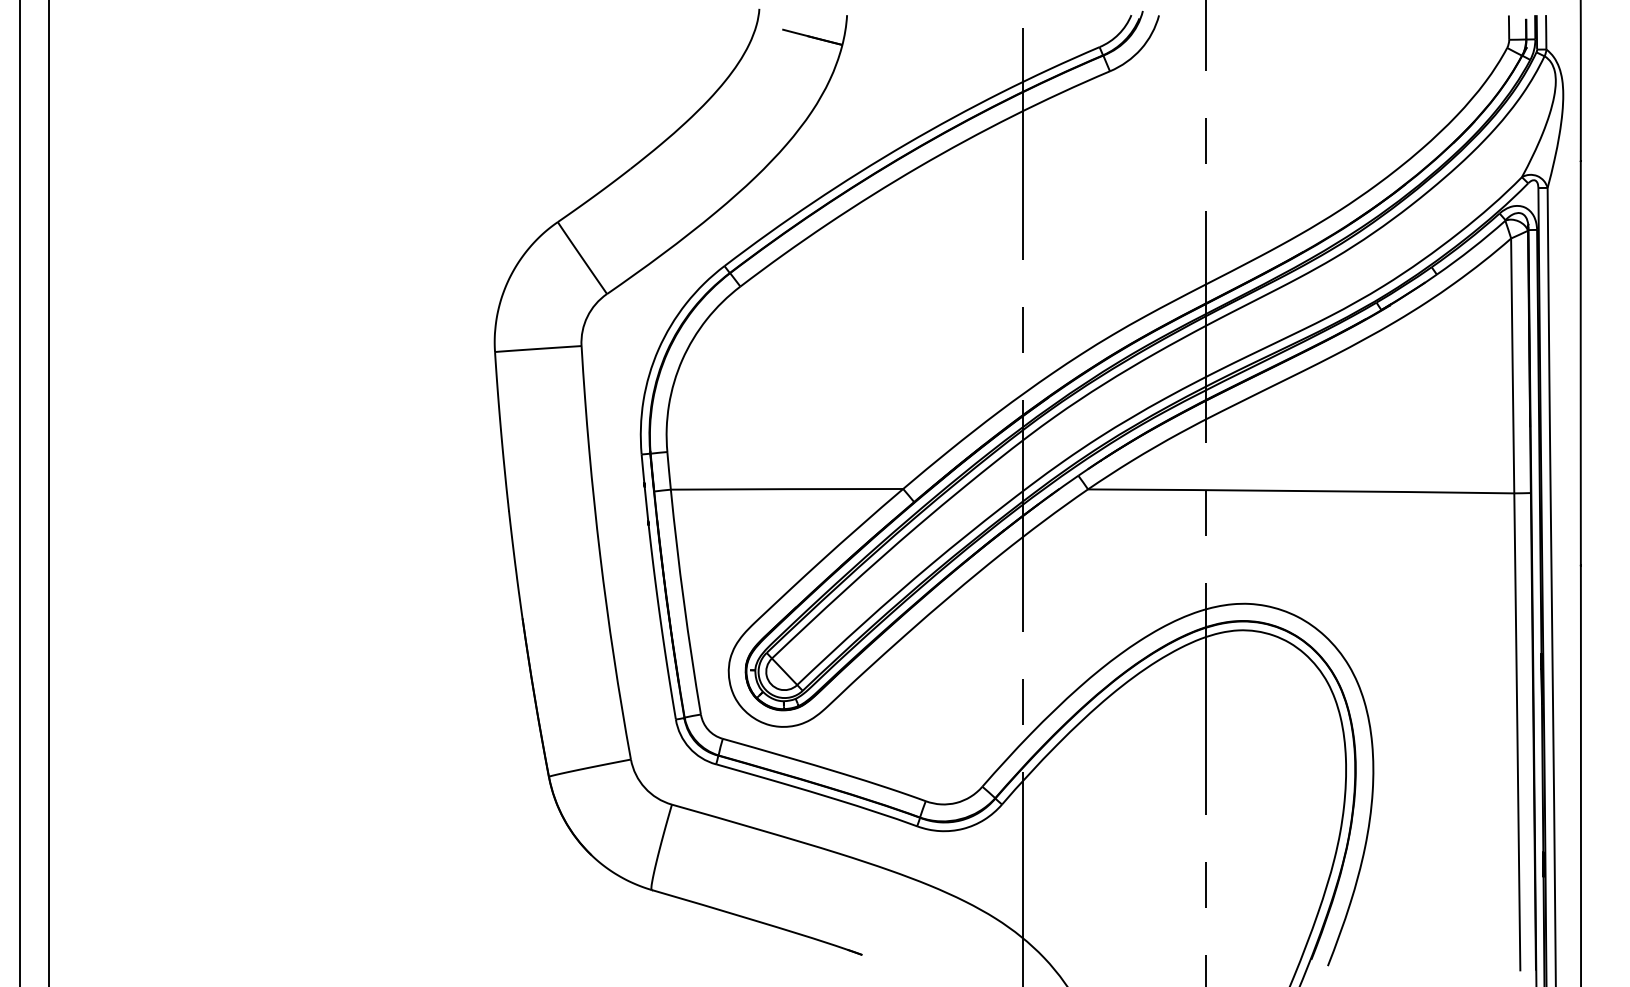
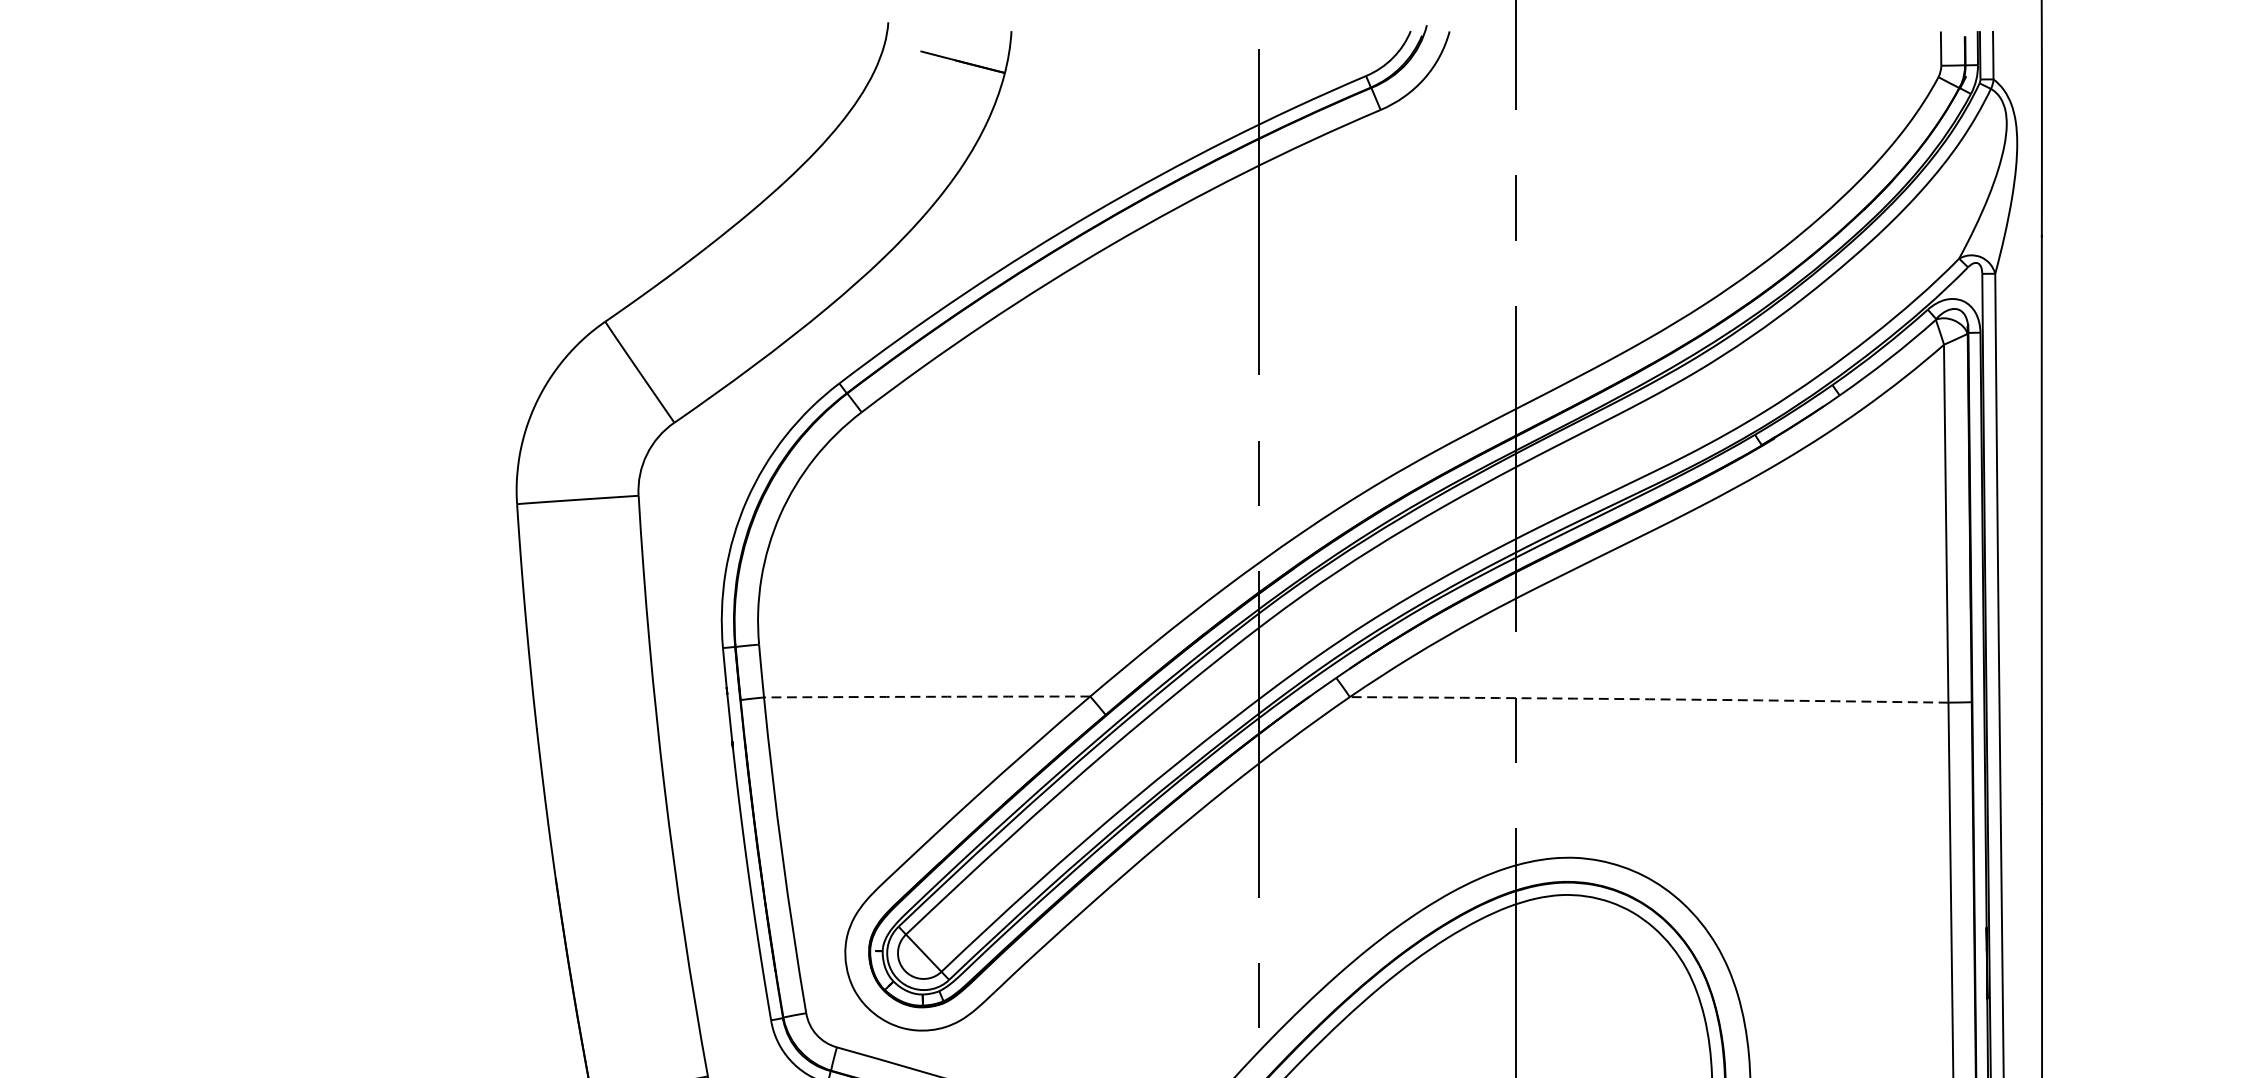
arc: (787, 489) -> (927, 697), solid -> dashed
arc: (1301, 490) -> (1649, 698), solid -> dashed

